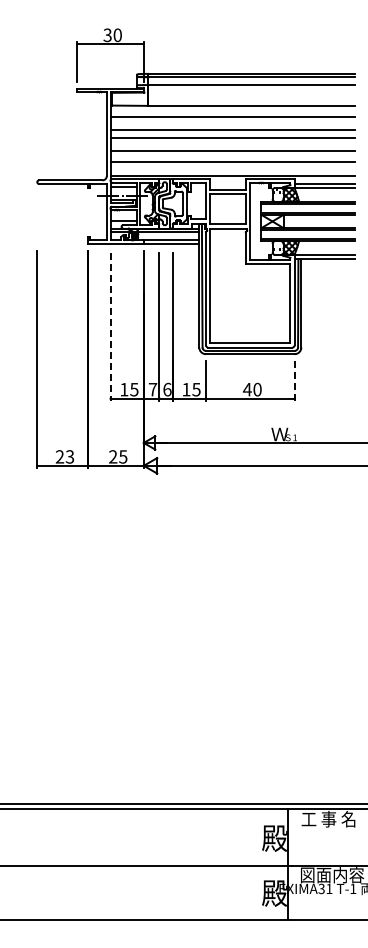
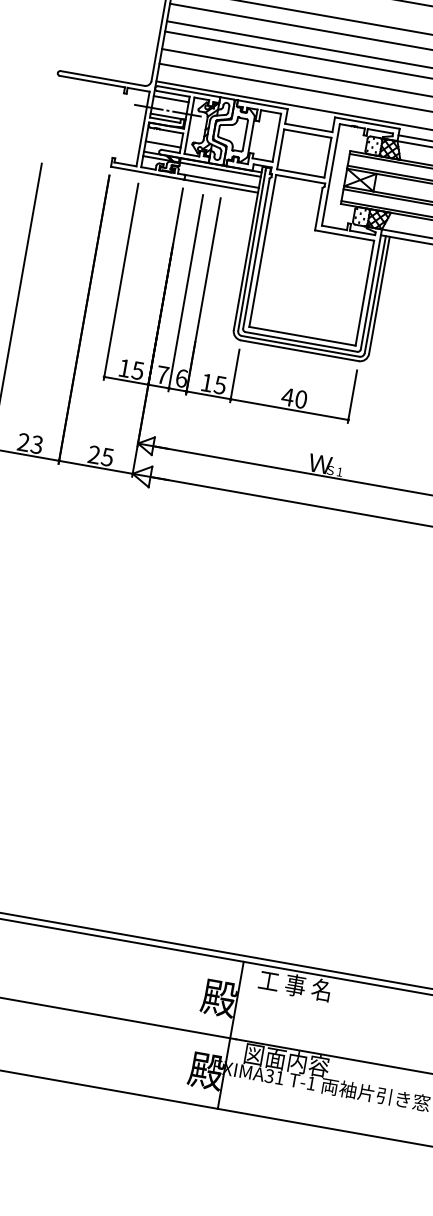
line: (110, 327) -> (120, 282), dashed -> solid
line: (294, 381) -> (352, 397), dashed -> solid

